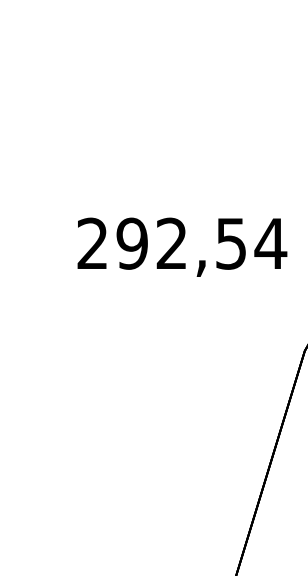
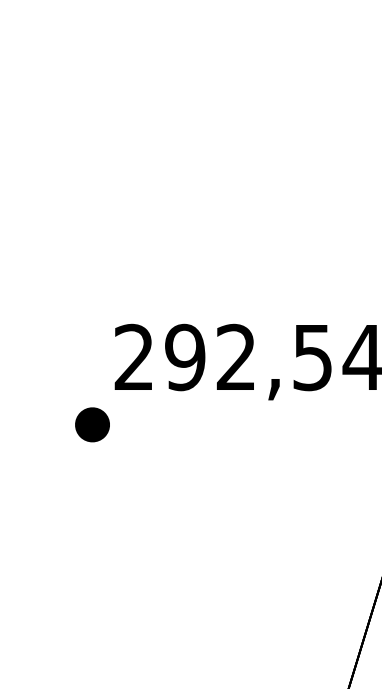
part: (59, 295) -> (91, 424), added

